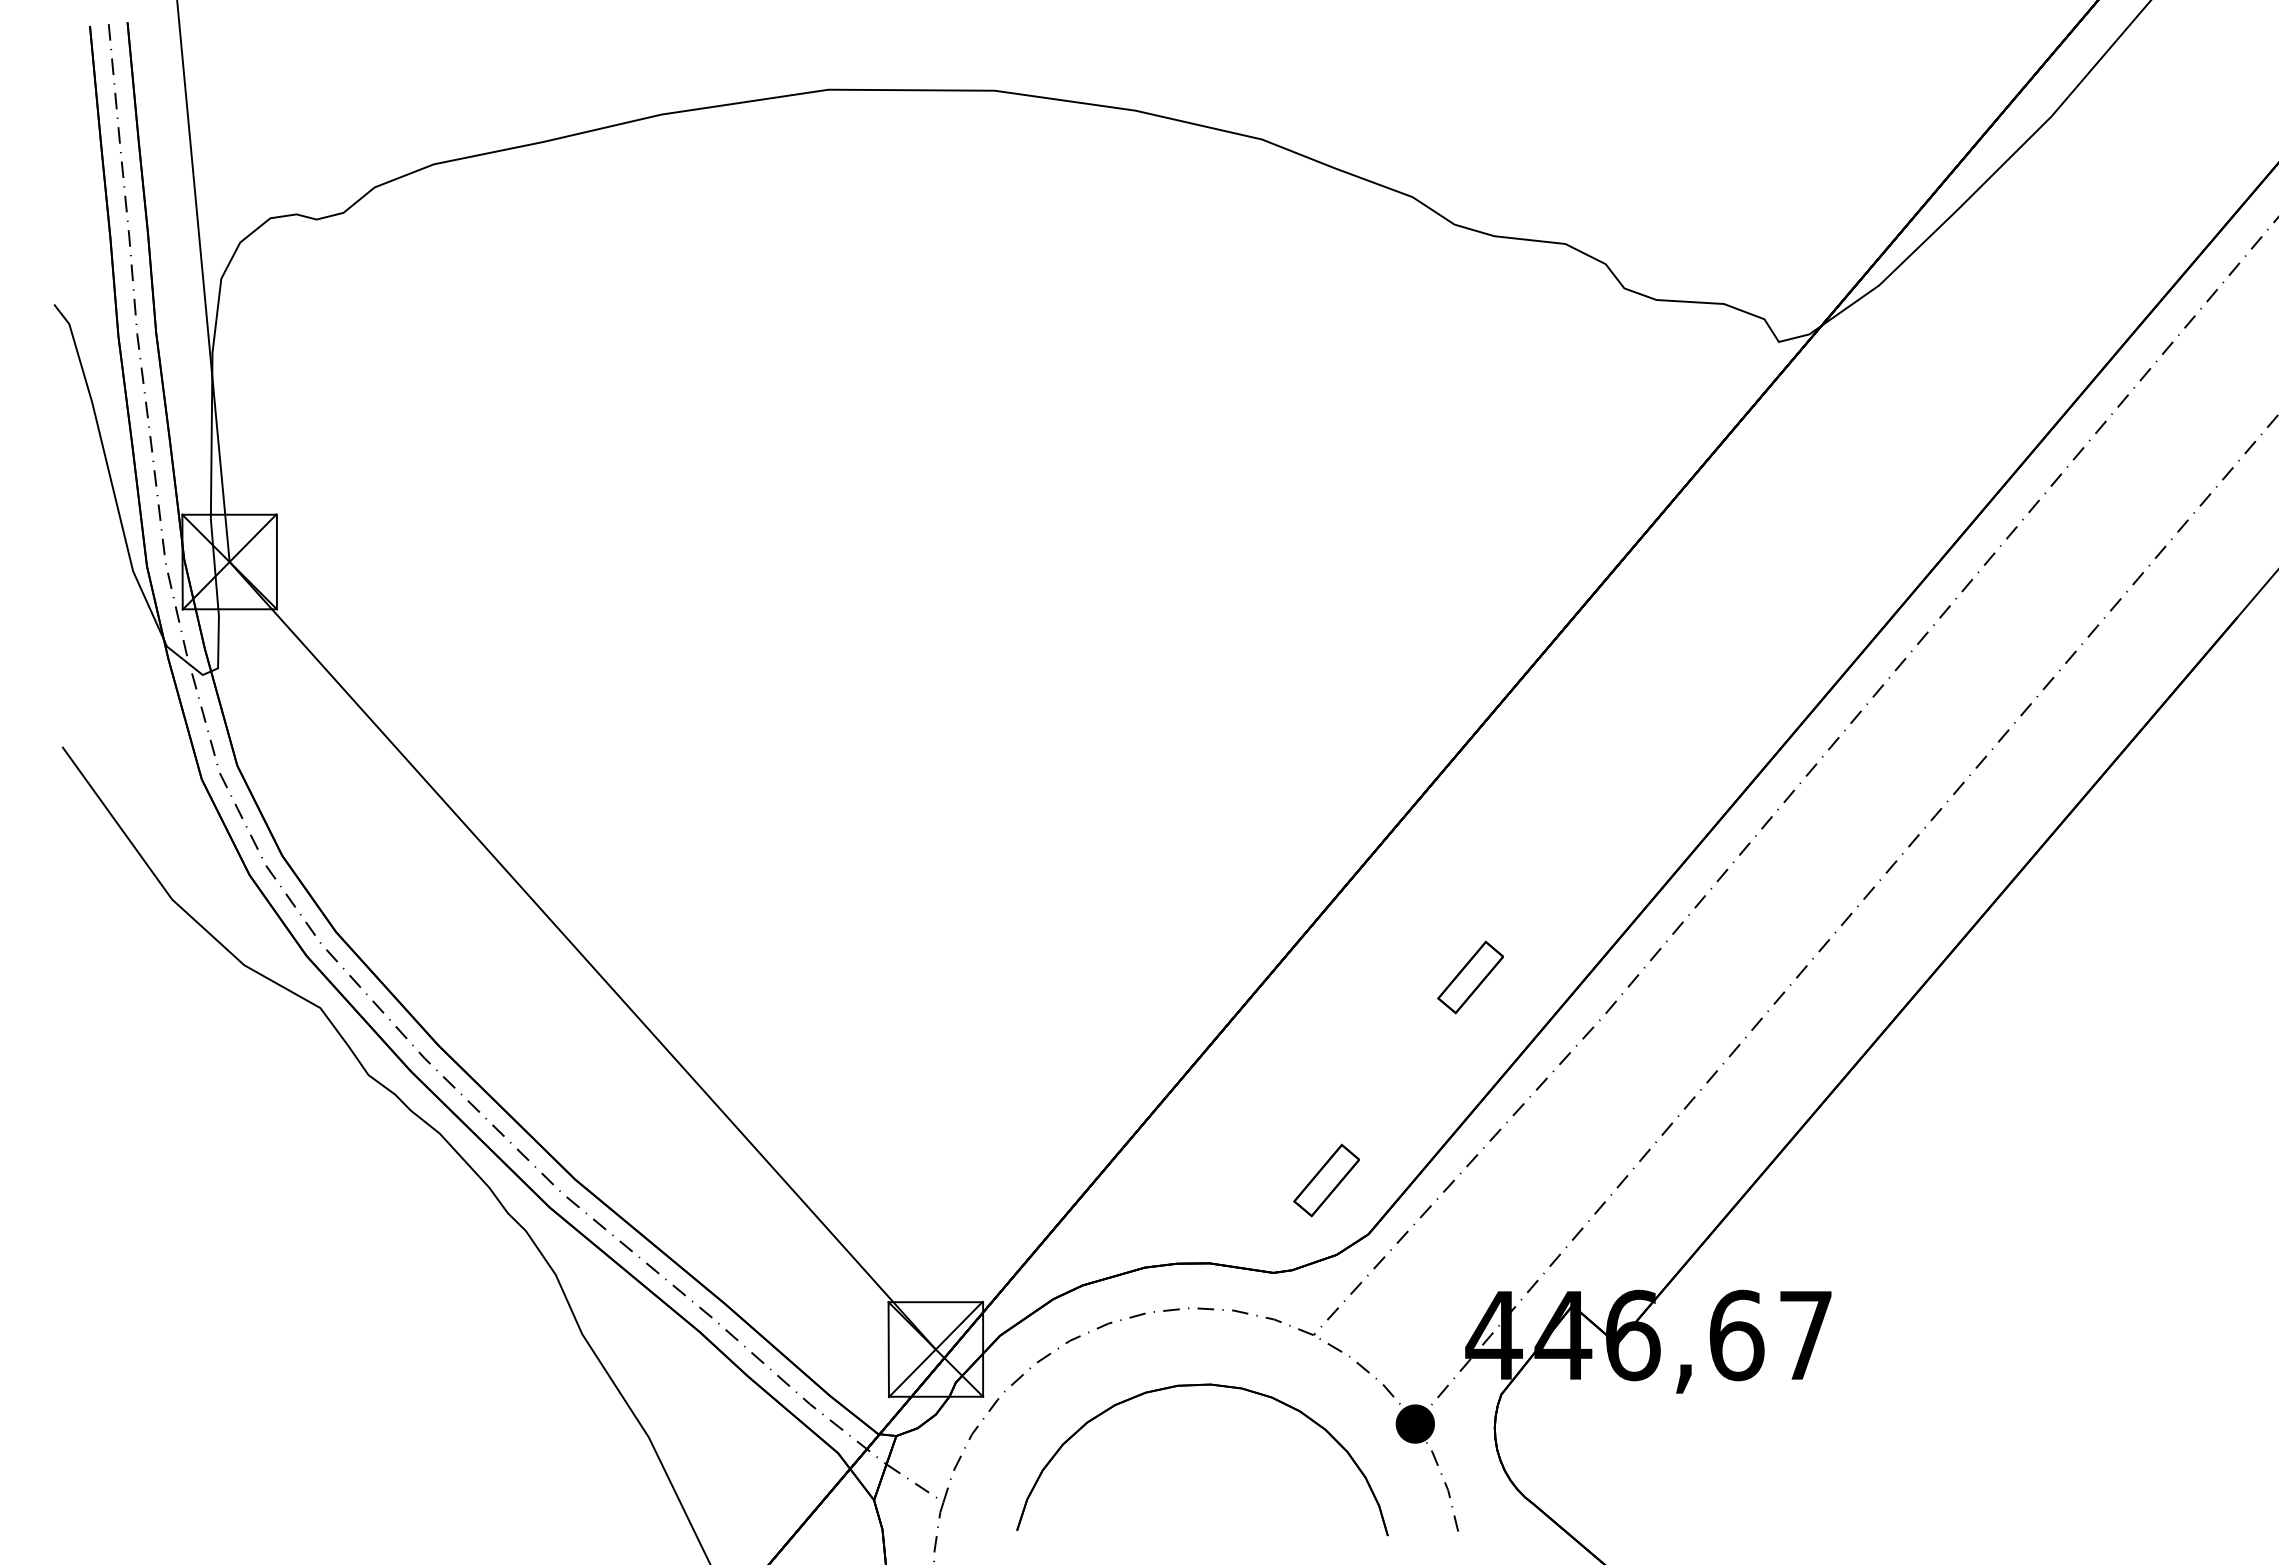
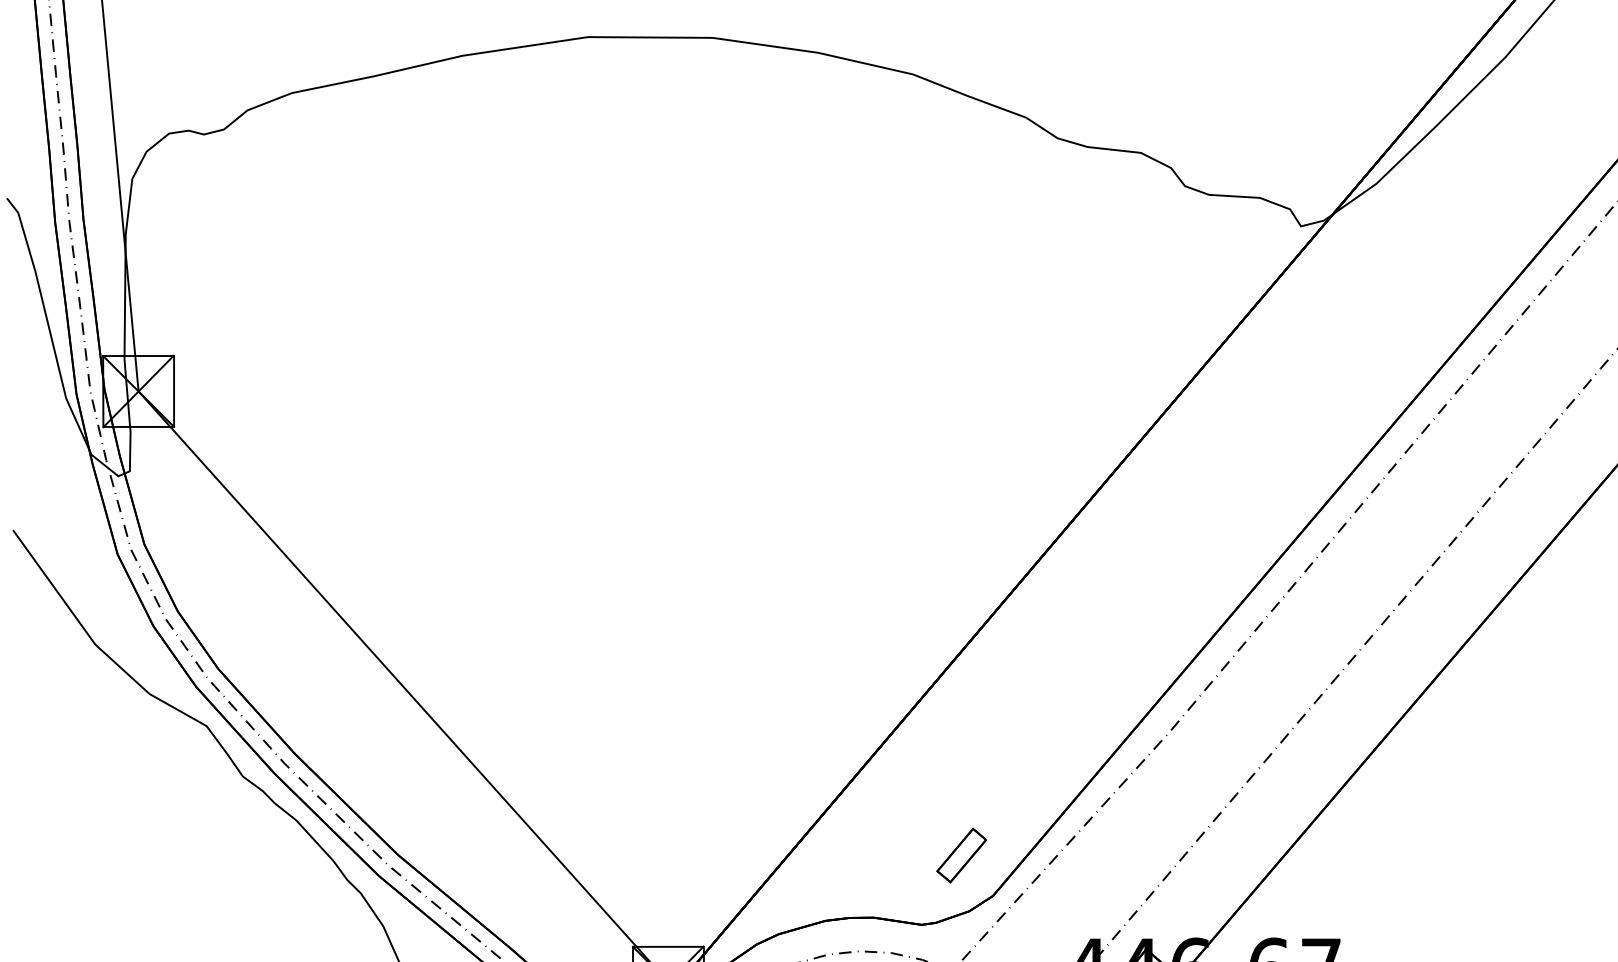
part: (1470, 977) -> (1069, 703), removed

